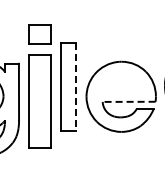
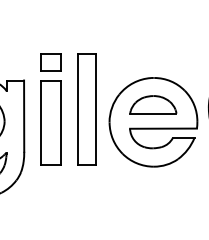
part: (121, 82) -> (153, 104), added
part: (39, 86) -> (50, 109), size x0.71
line: (76, 87) -> (96, 110), dashed -> solid
line: (128, 101) -> (162, 128), dashed -> solid

